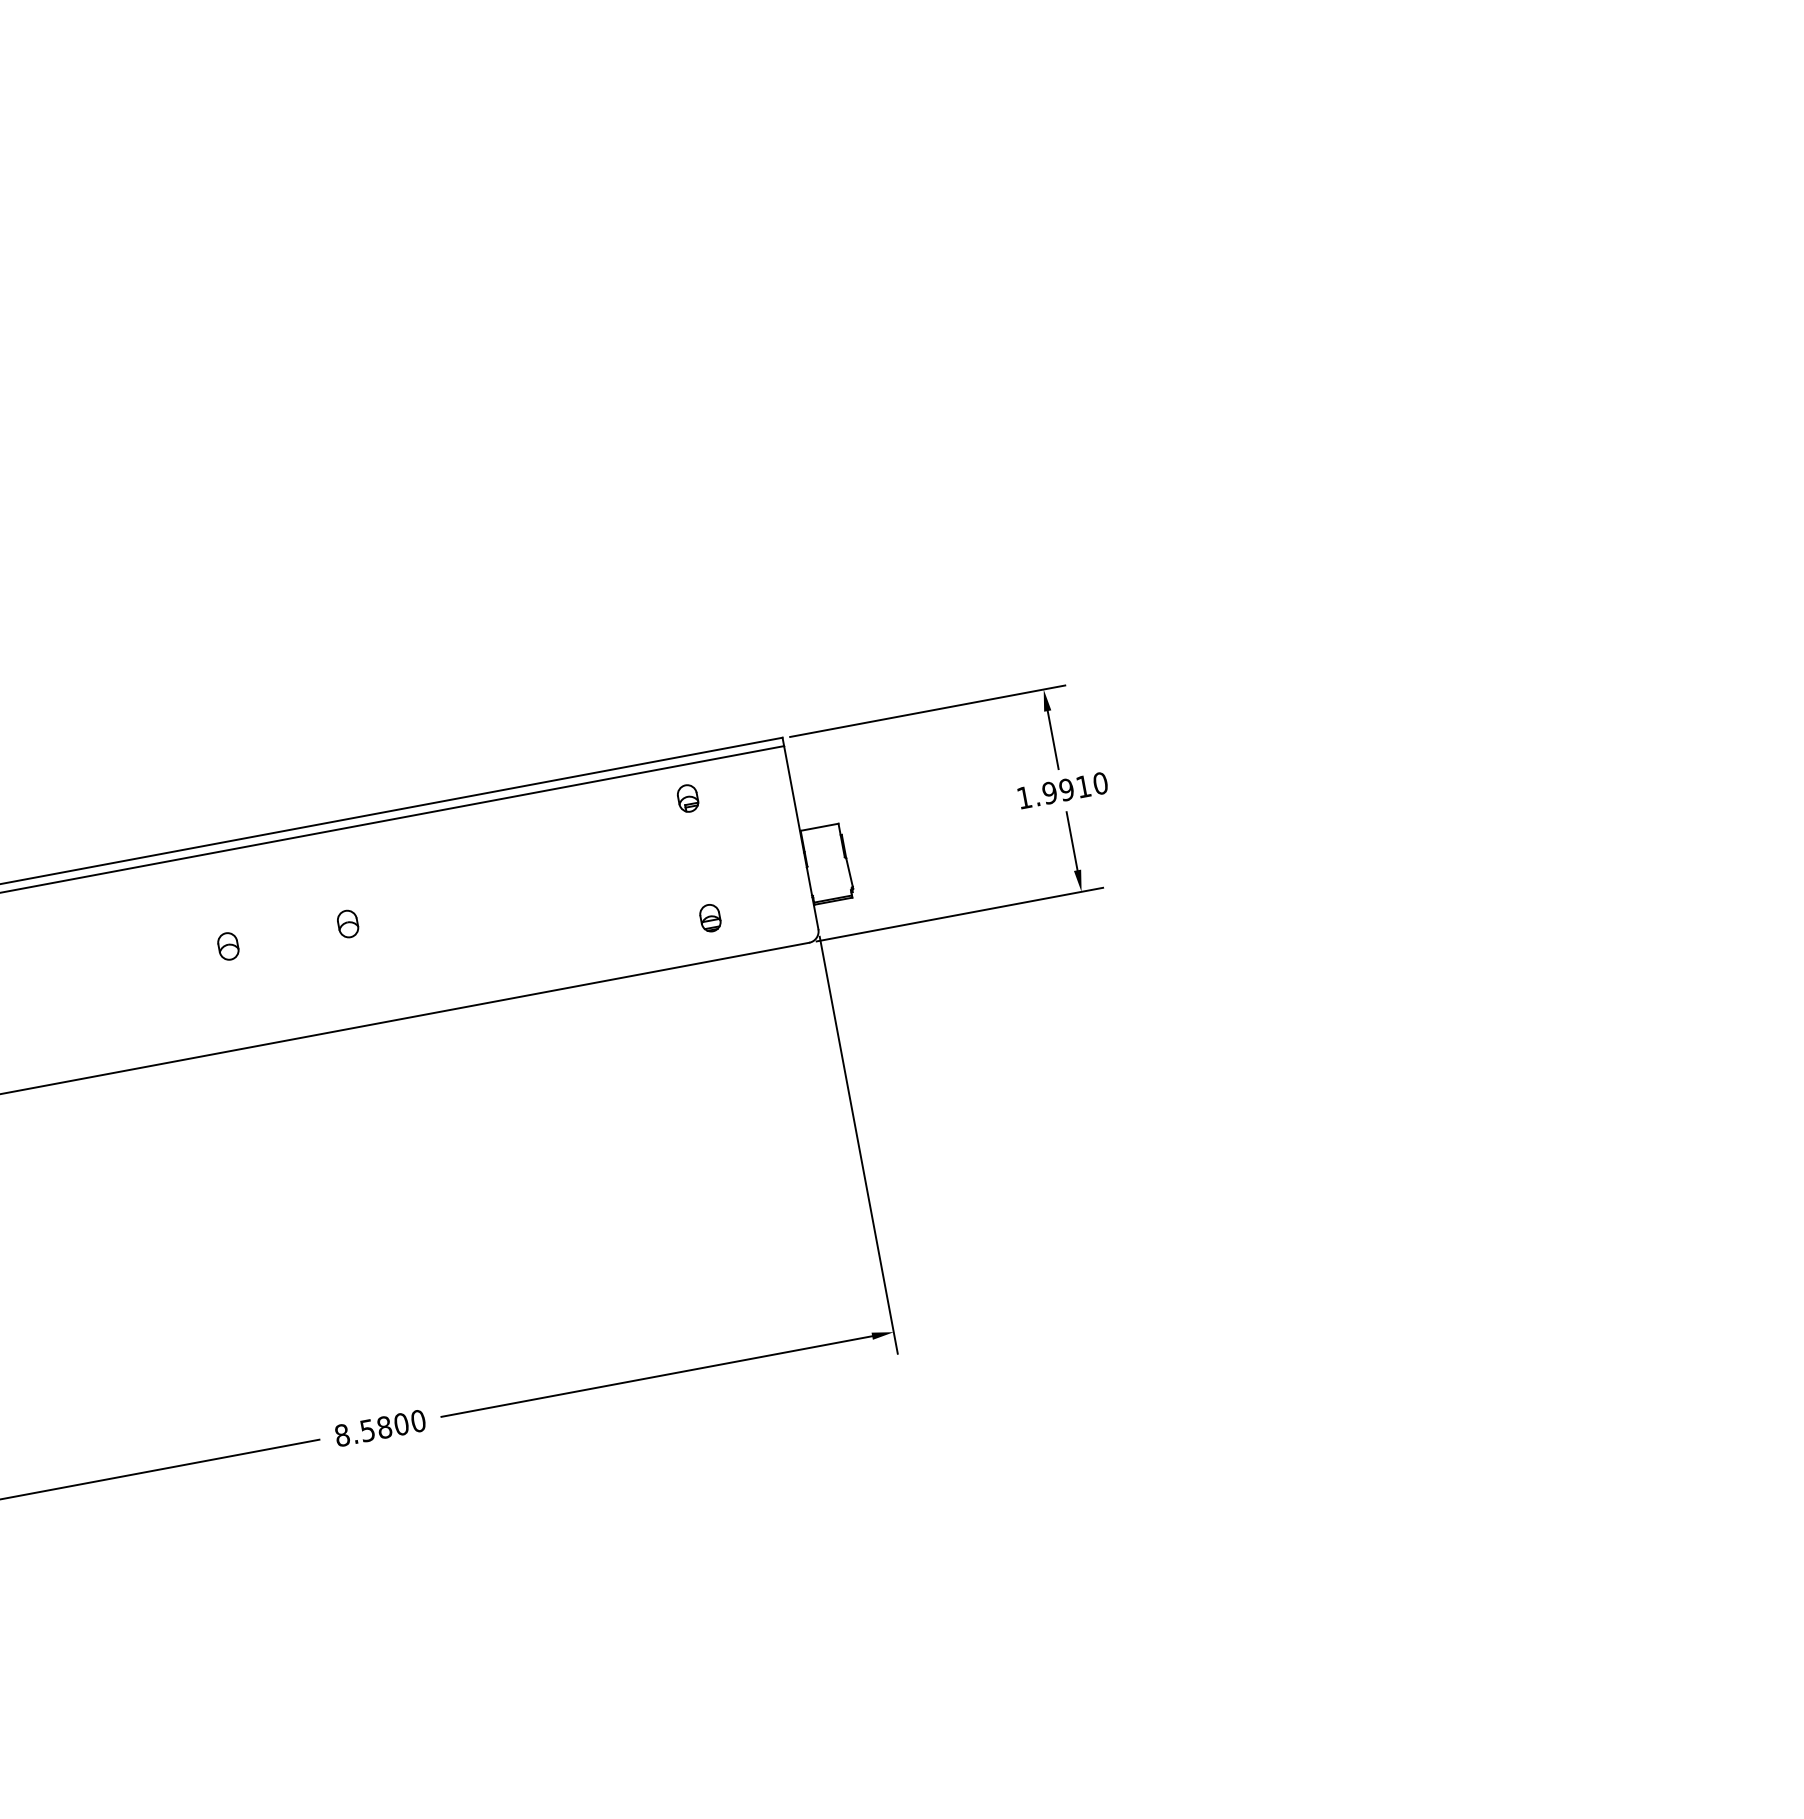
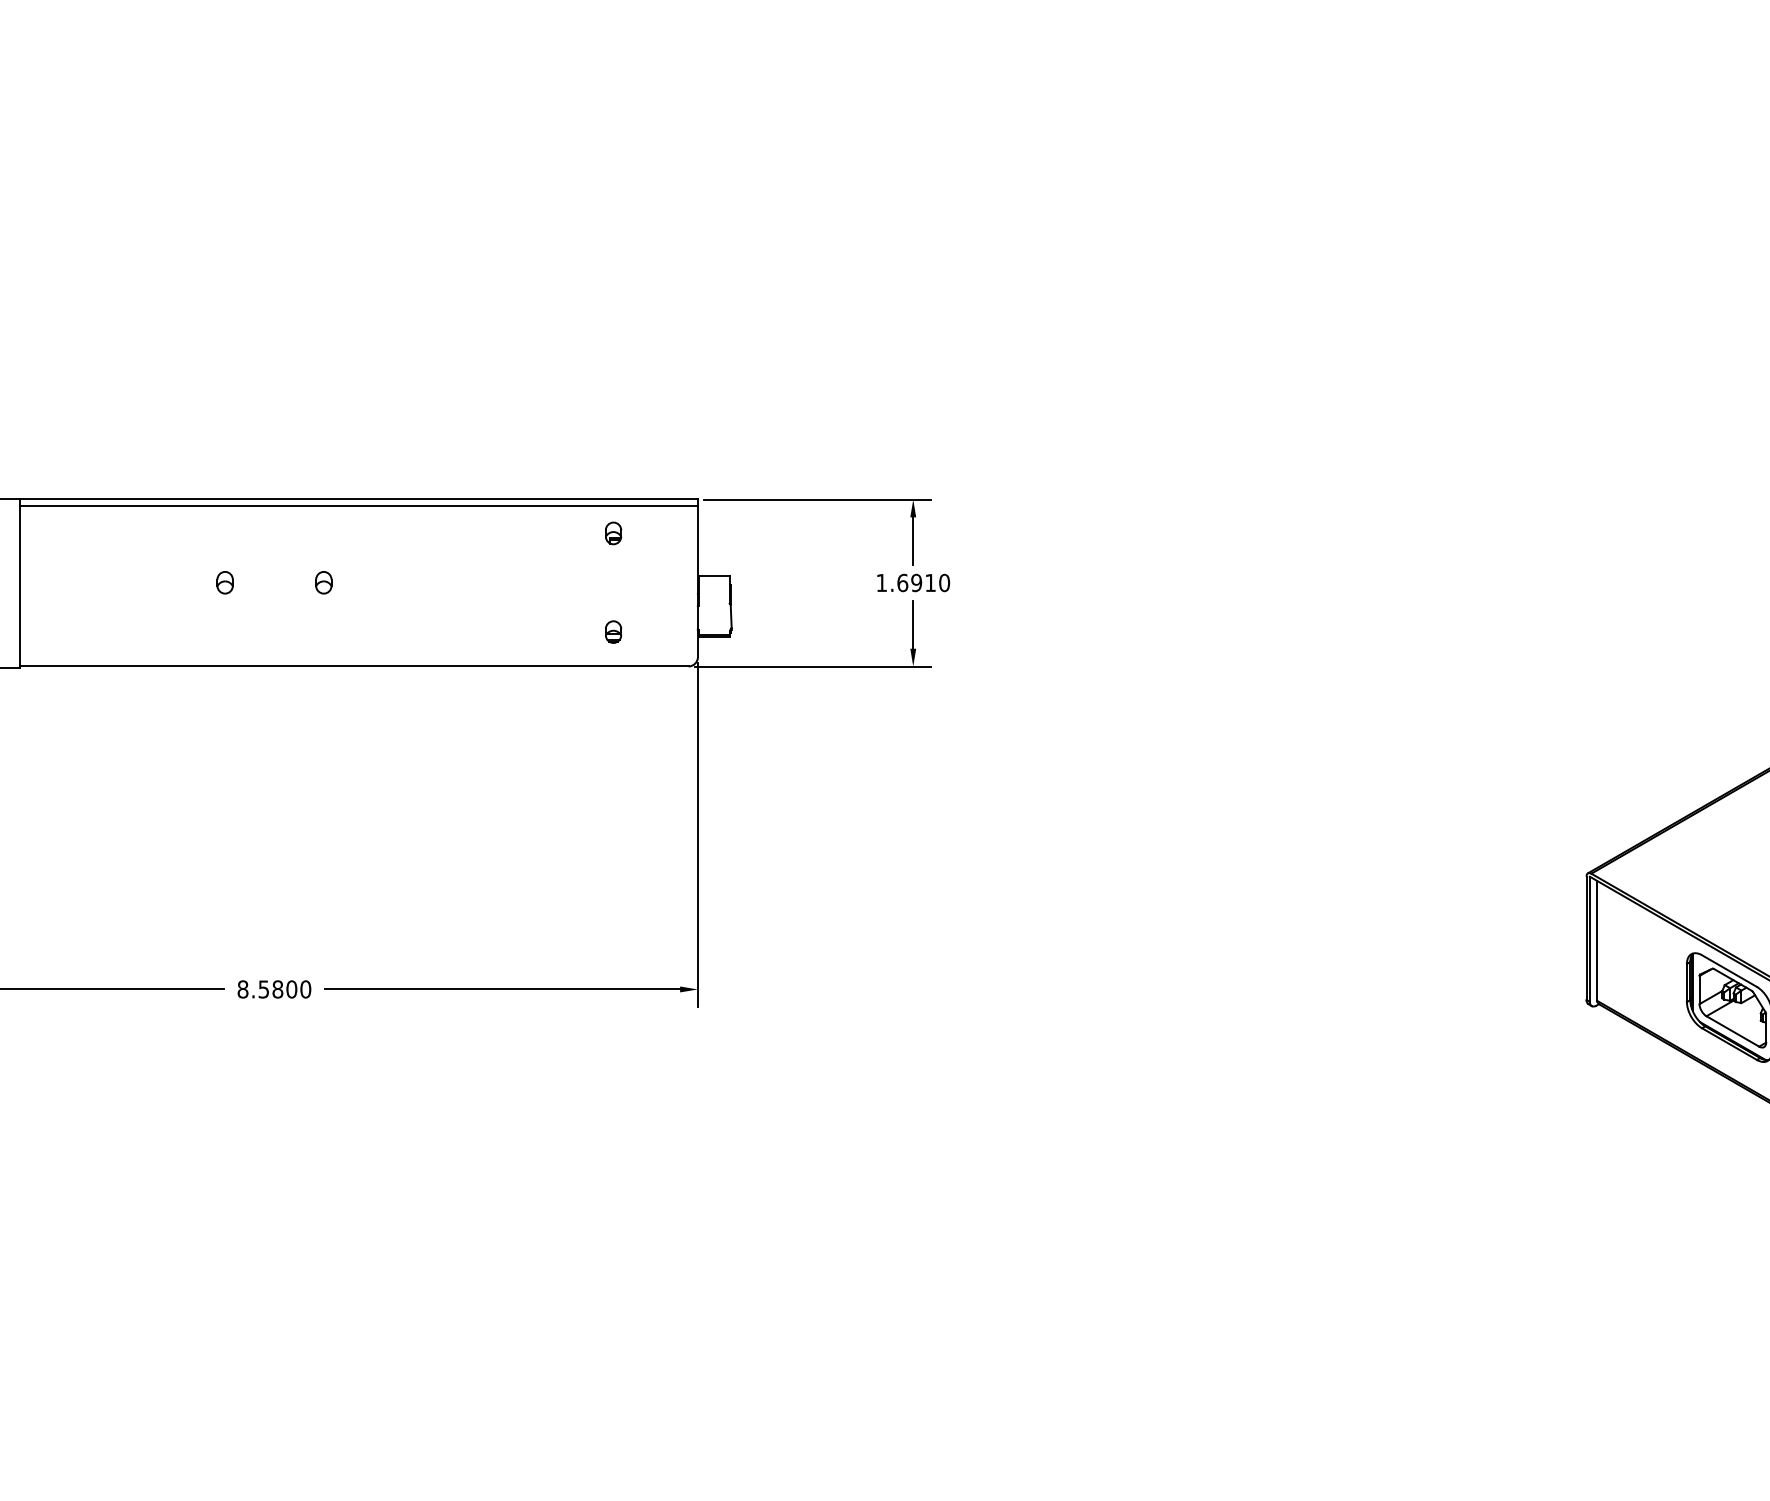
text: (1049, 792) -> (902, 582), 1.9910 -> 1.6910

